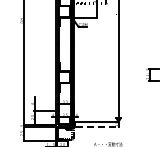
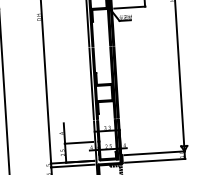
line: (98, 127) -> (156, 161), dashed -> solid

